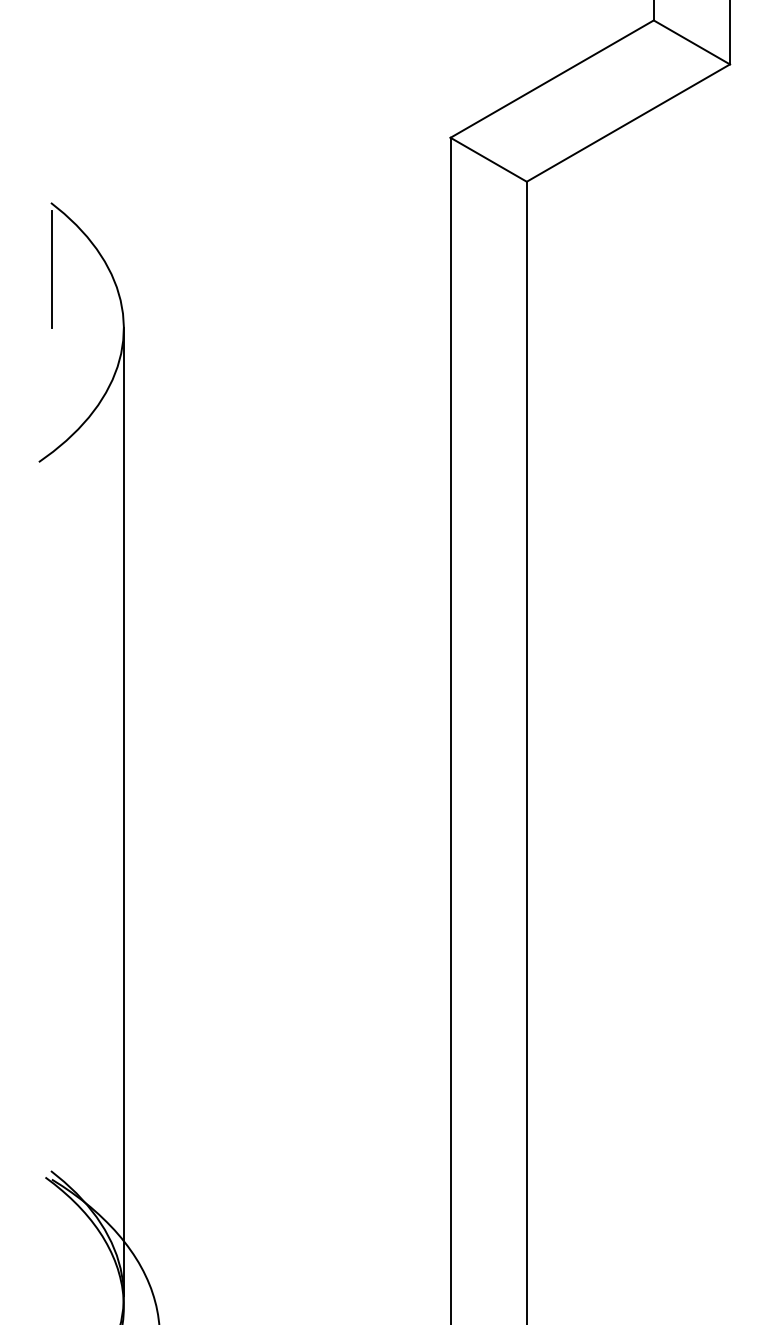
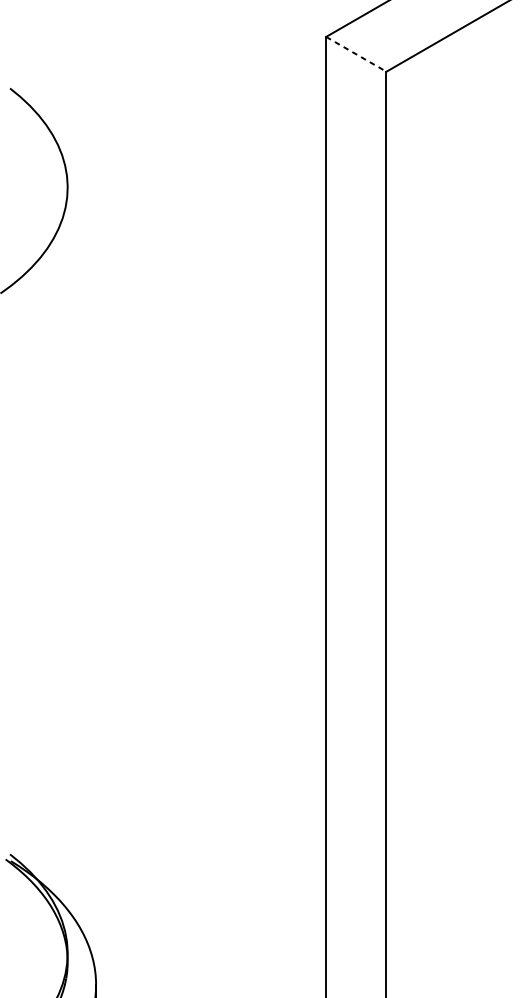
line: (489, 160) -> (356, 54), solid -> dashed
line: (52, 269) -> (11, 141), removed
line: (123, 812) -> (67, 570), removed

